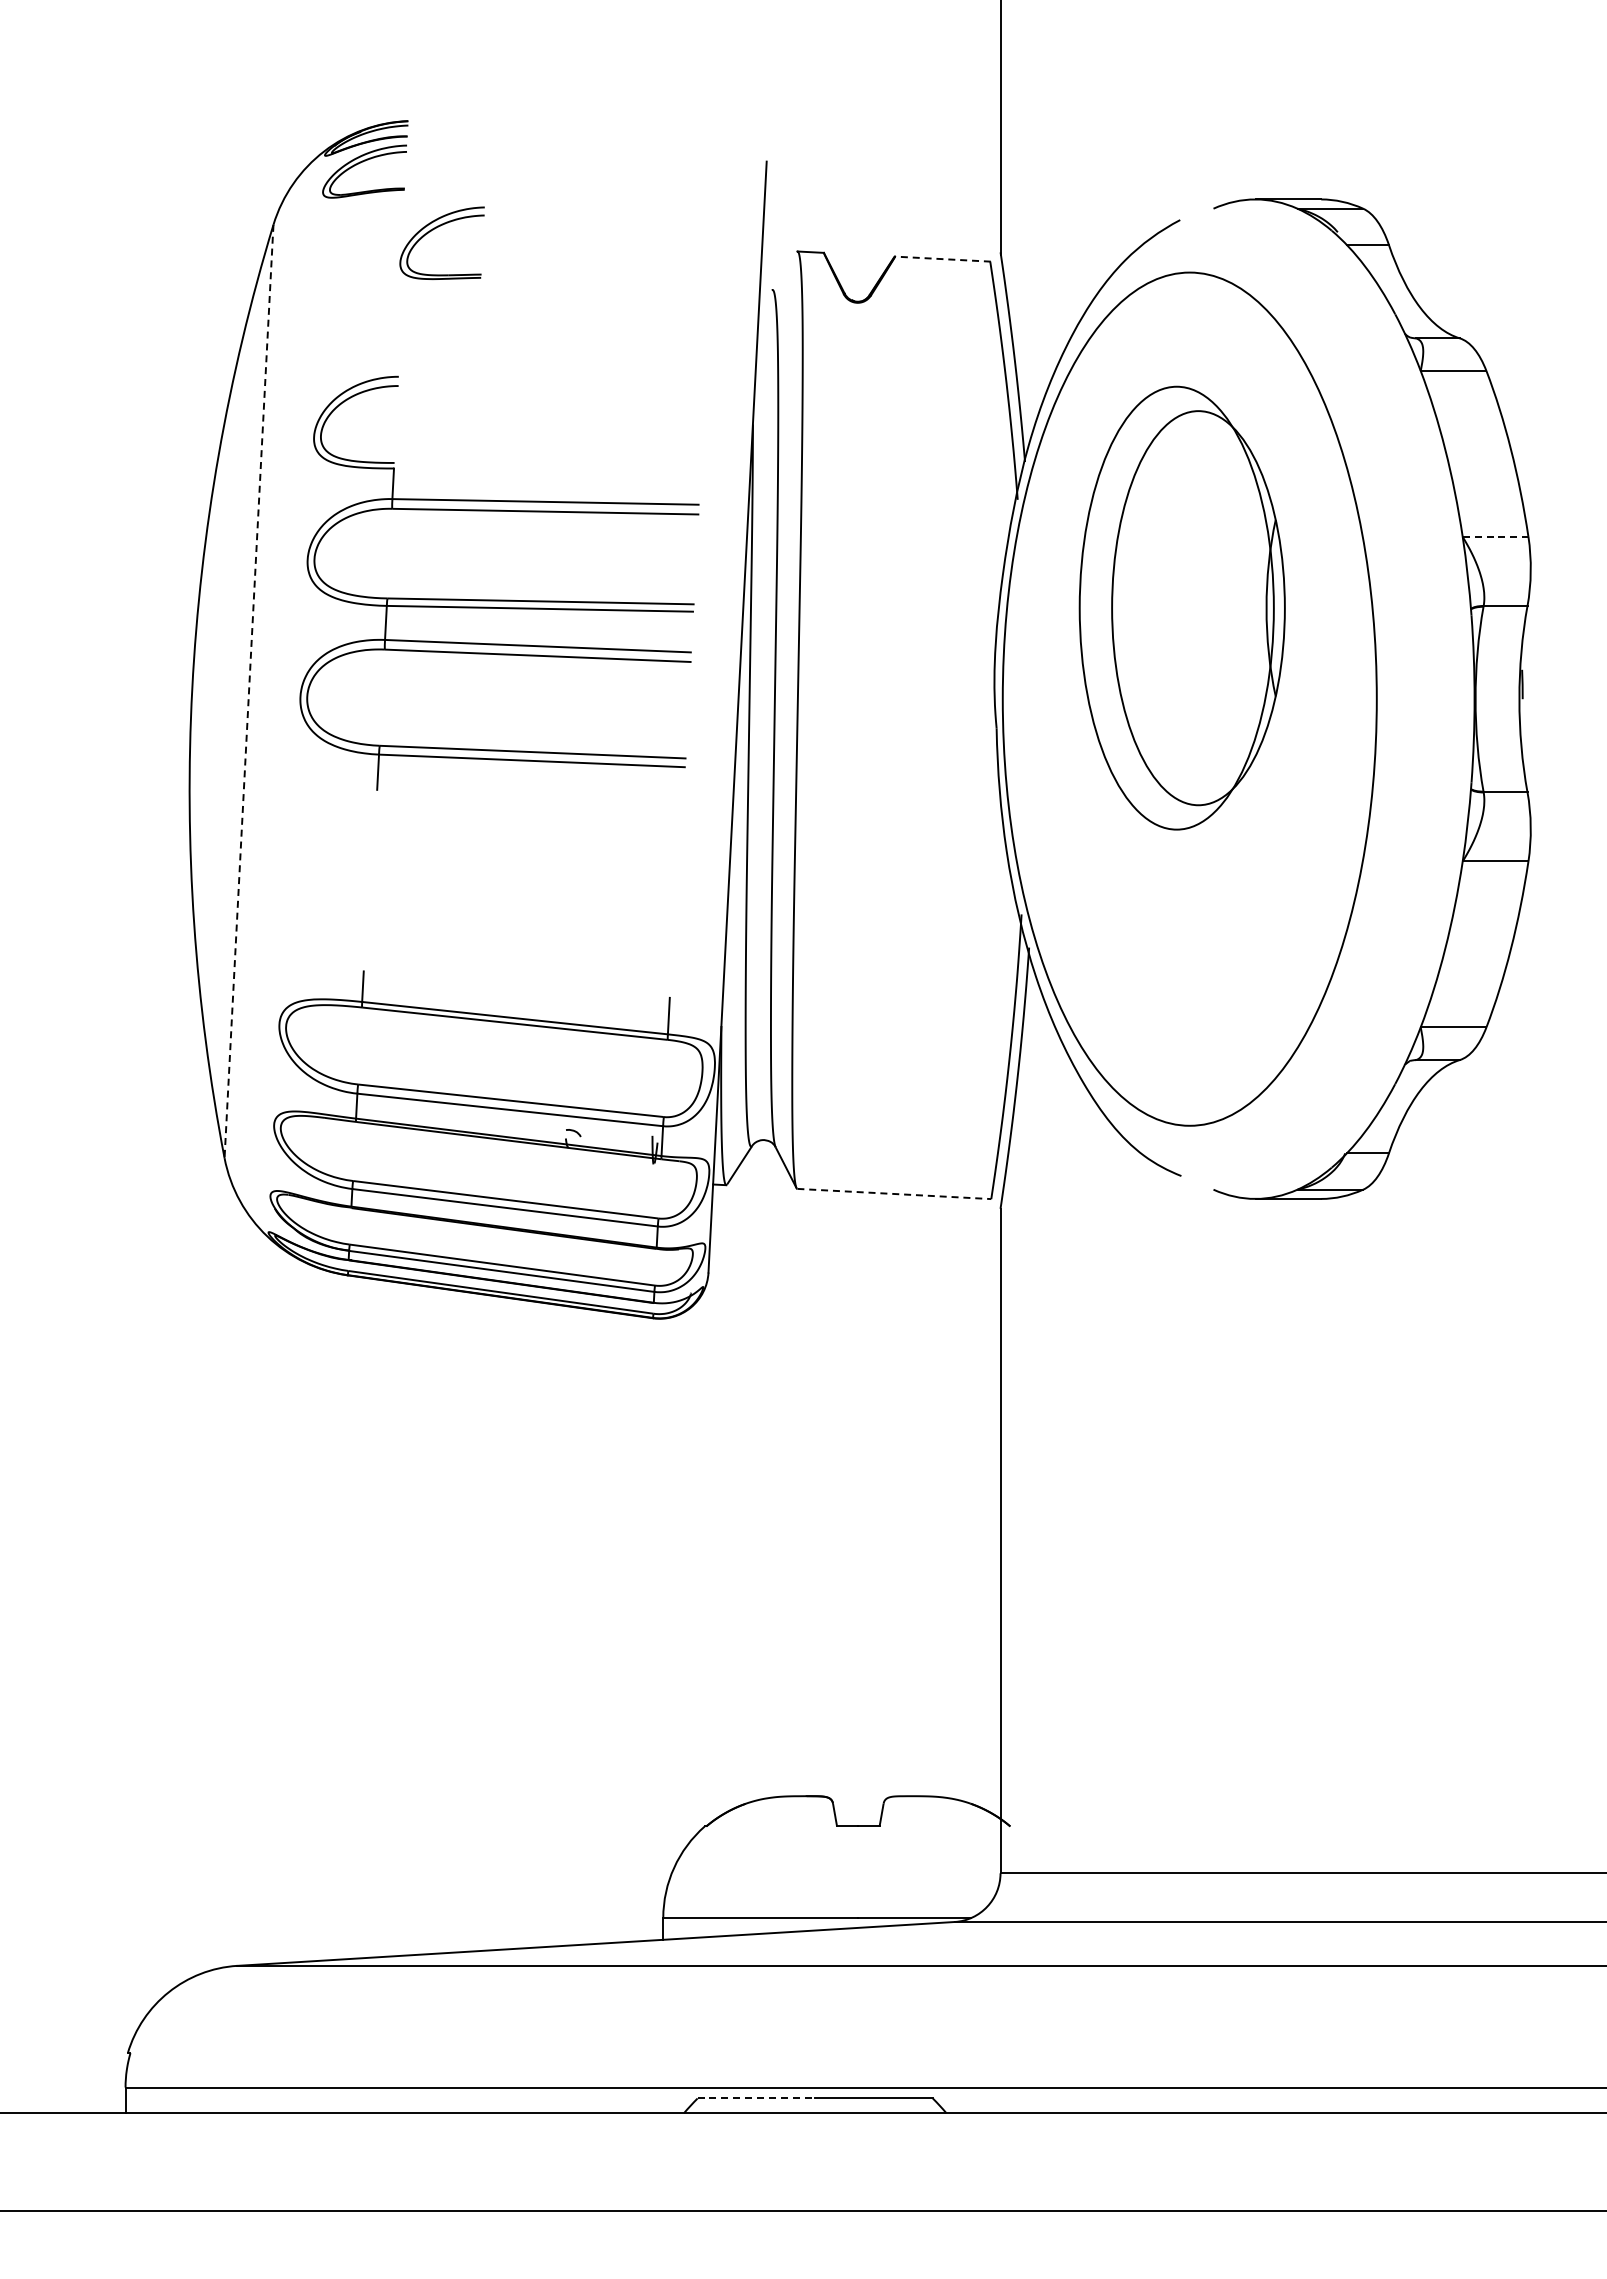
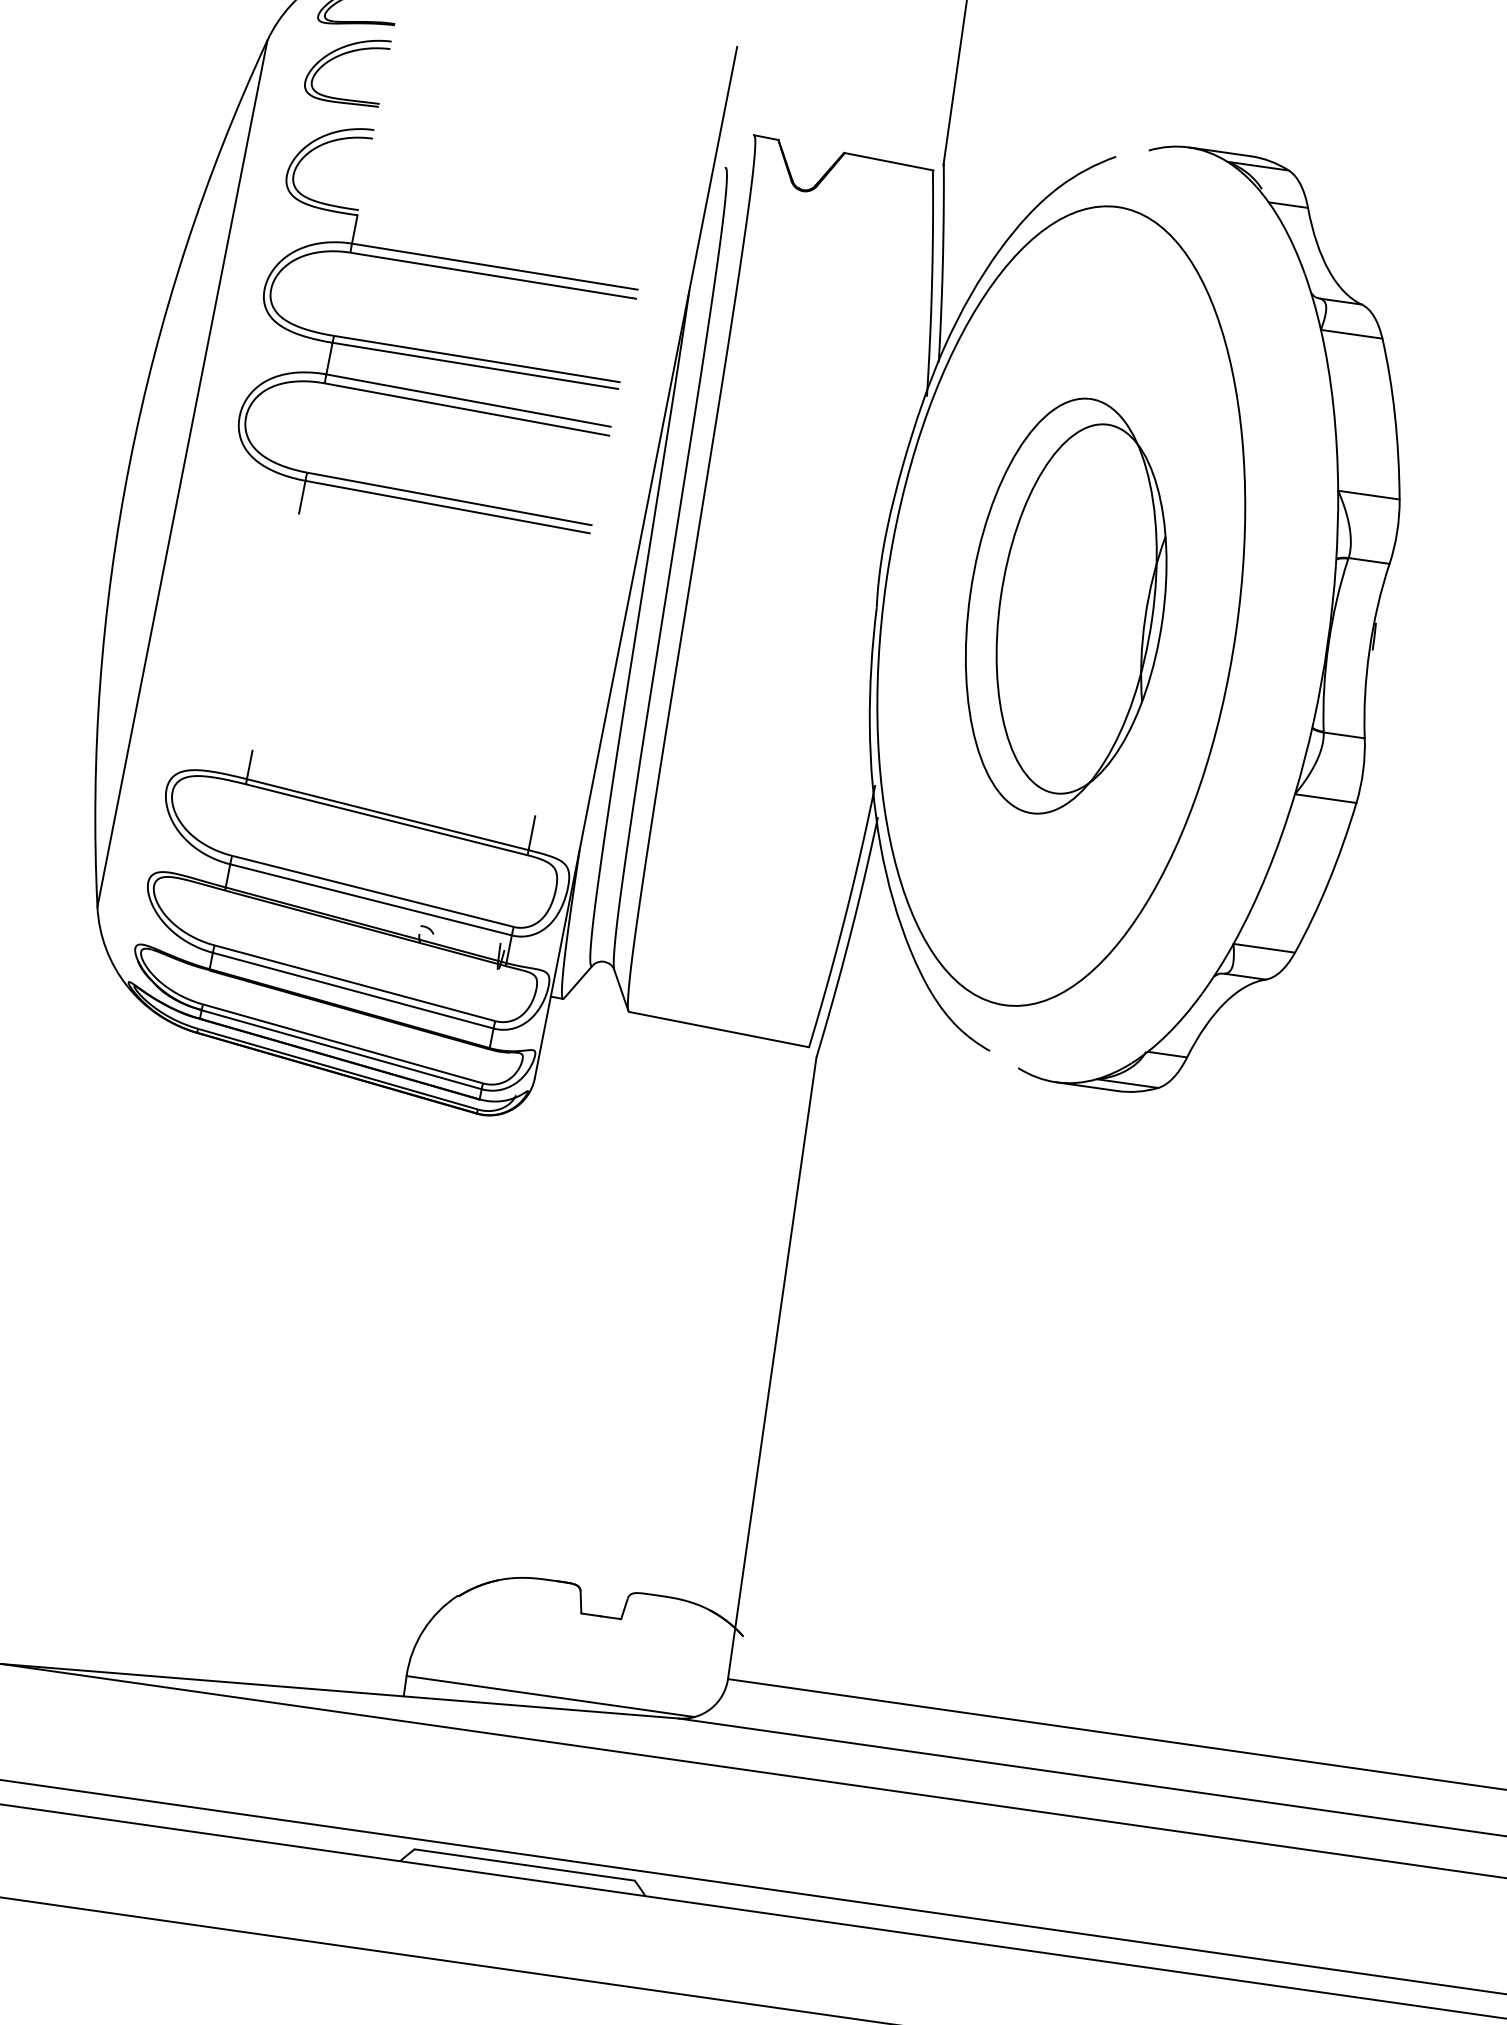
part: (433, 230) -> (340, 56), moved
line: (942, 259) -> (888, 161), dashed -> solid
line: (1495, 536) -> (1368, 494), dashed -> solid
part: (499, 599) -> (438, 351), moved
part: (1181, 607) -> (1065, 606), moved
line: (249, 691) -> (182, 473), dashed -> solid
line: (894, 1194) -> (719, 1030), dashed -> solid
line: (756, 2098) -> (469, 1857), dashed -> solid

